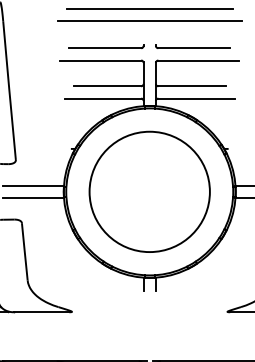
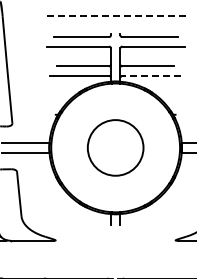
line: (149, 8) -> (115, 6), removed
line: (149, 21) -> (115, 16), solid -> dashed
line: (196, 98) -> (151, 75), solid -> dashed
circle: (149, 191) -> (115, 147), size x0.6

